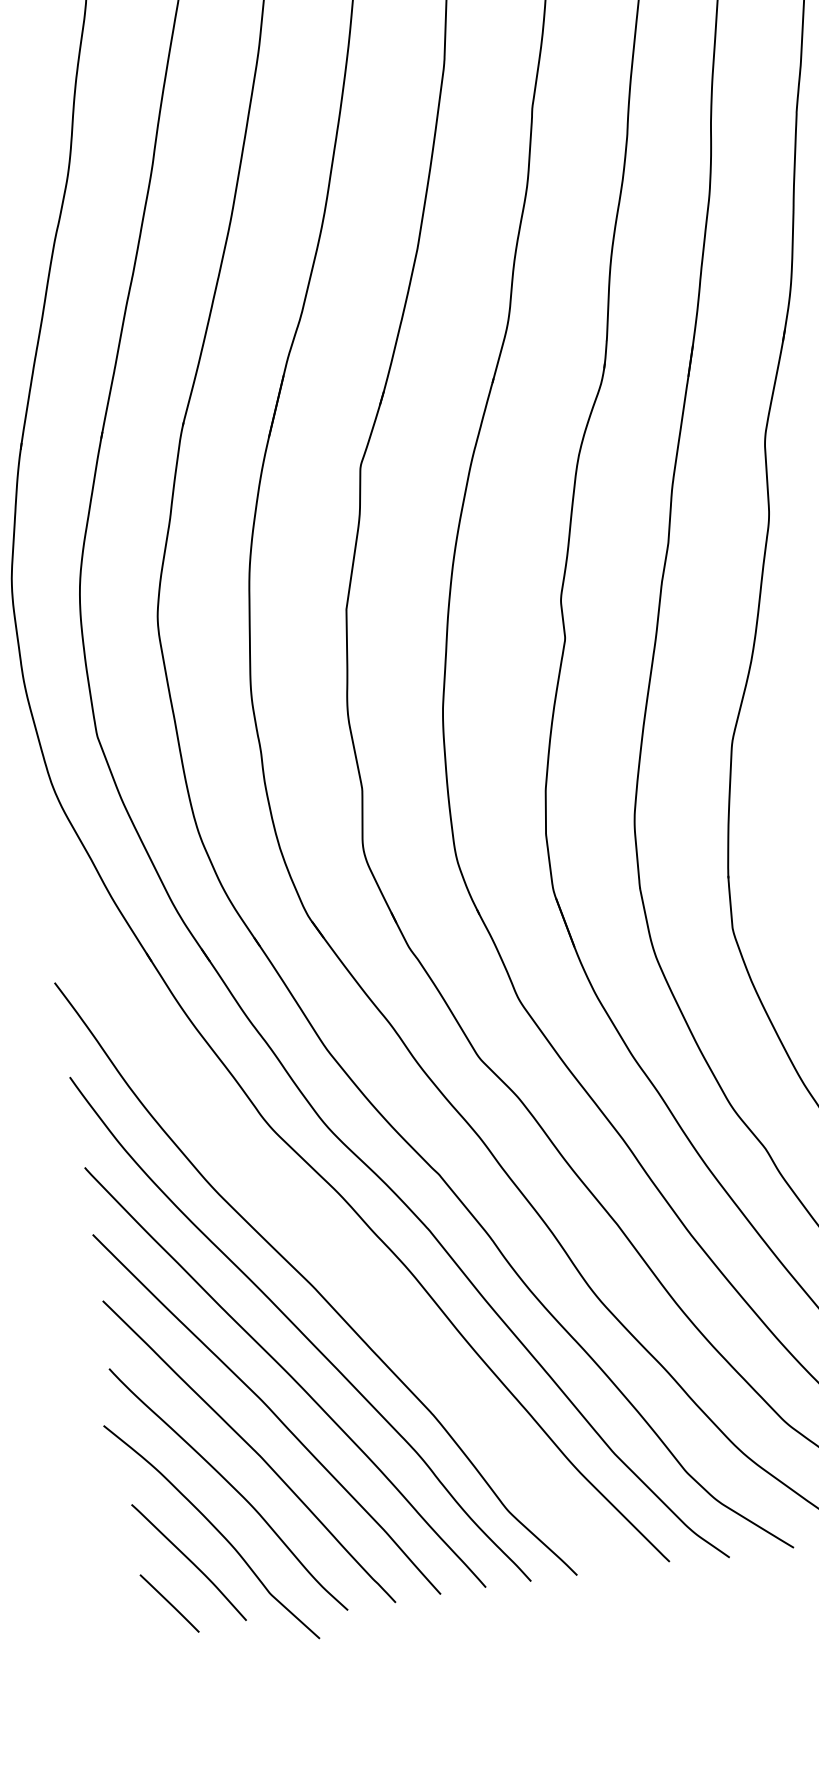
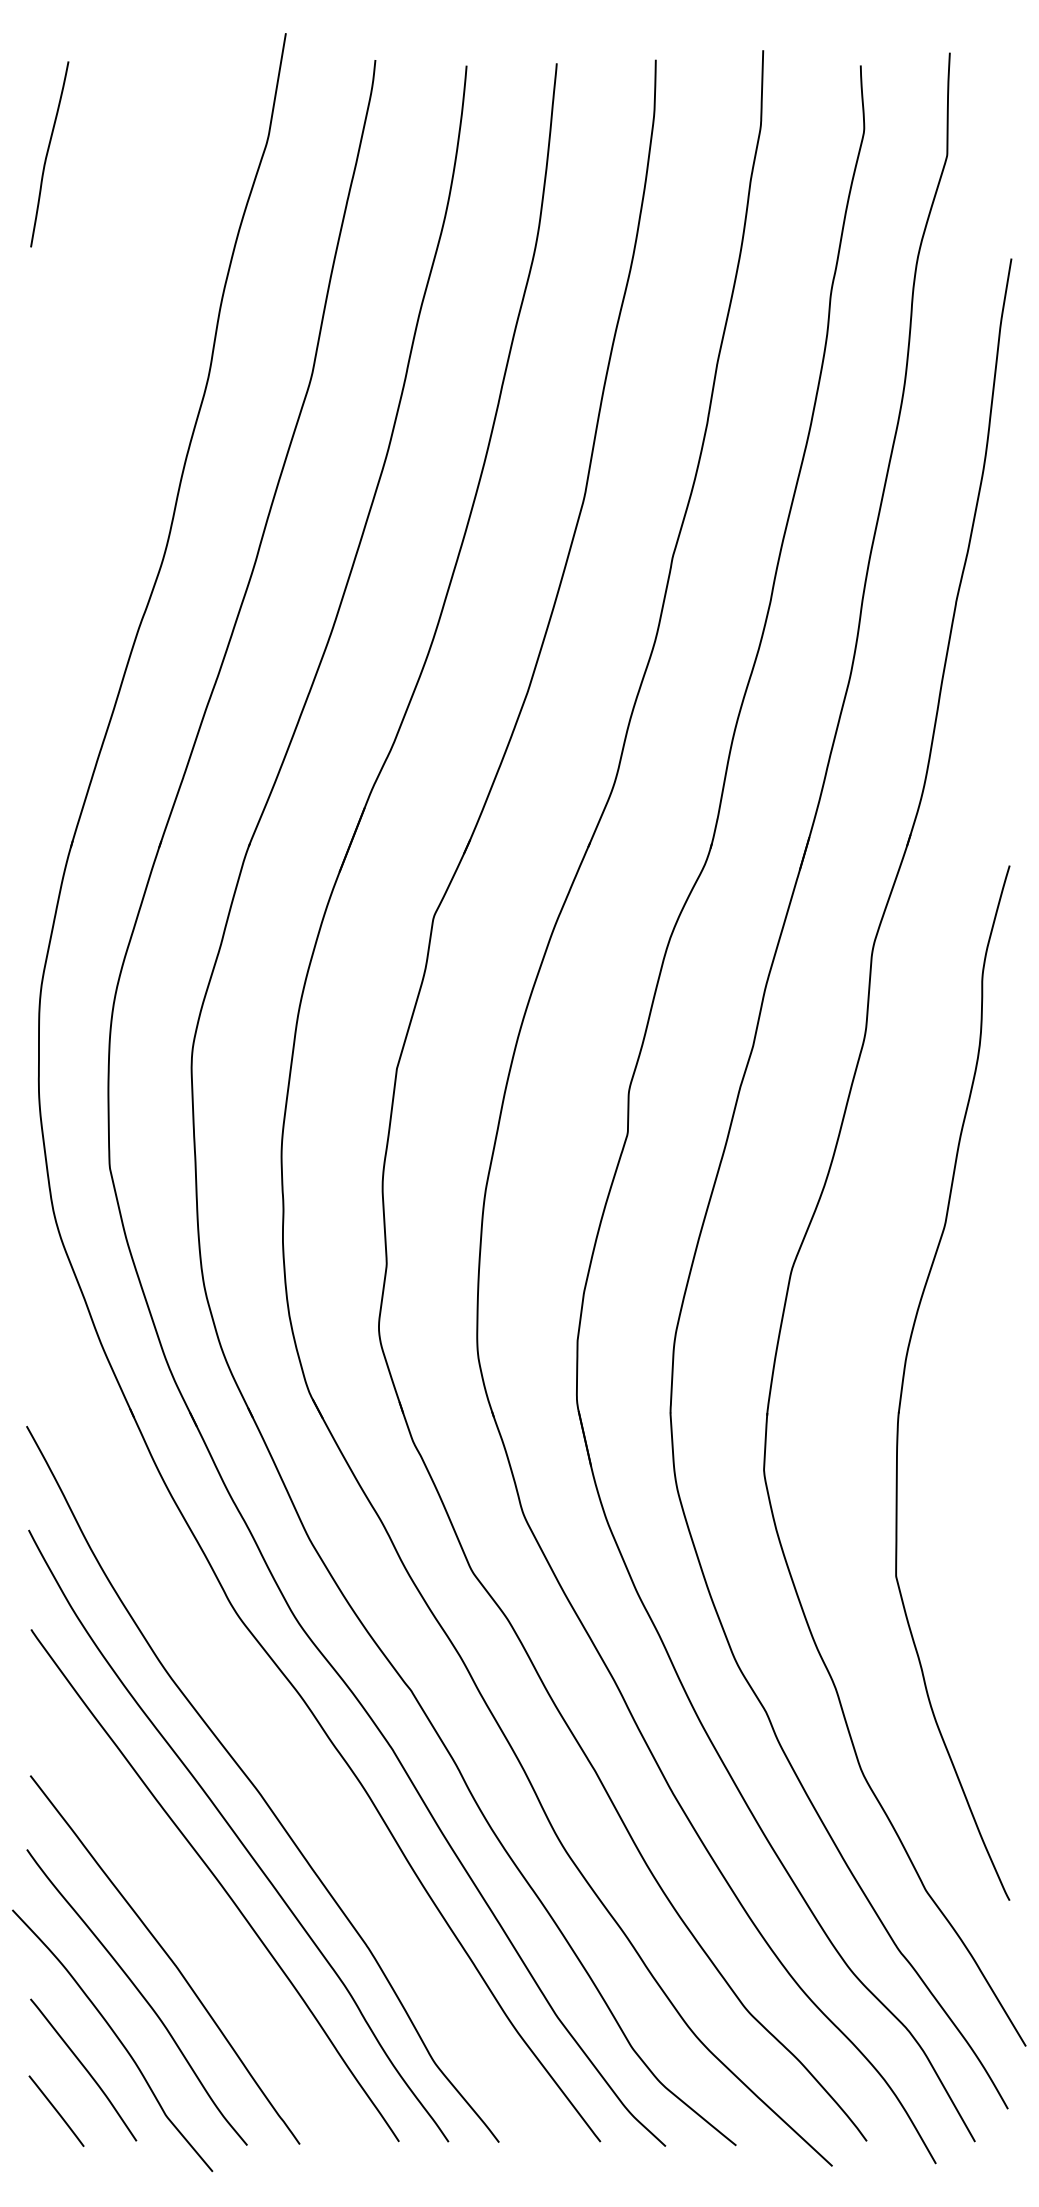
curve: (271, 1411) -> (194, 1920), removed

